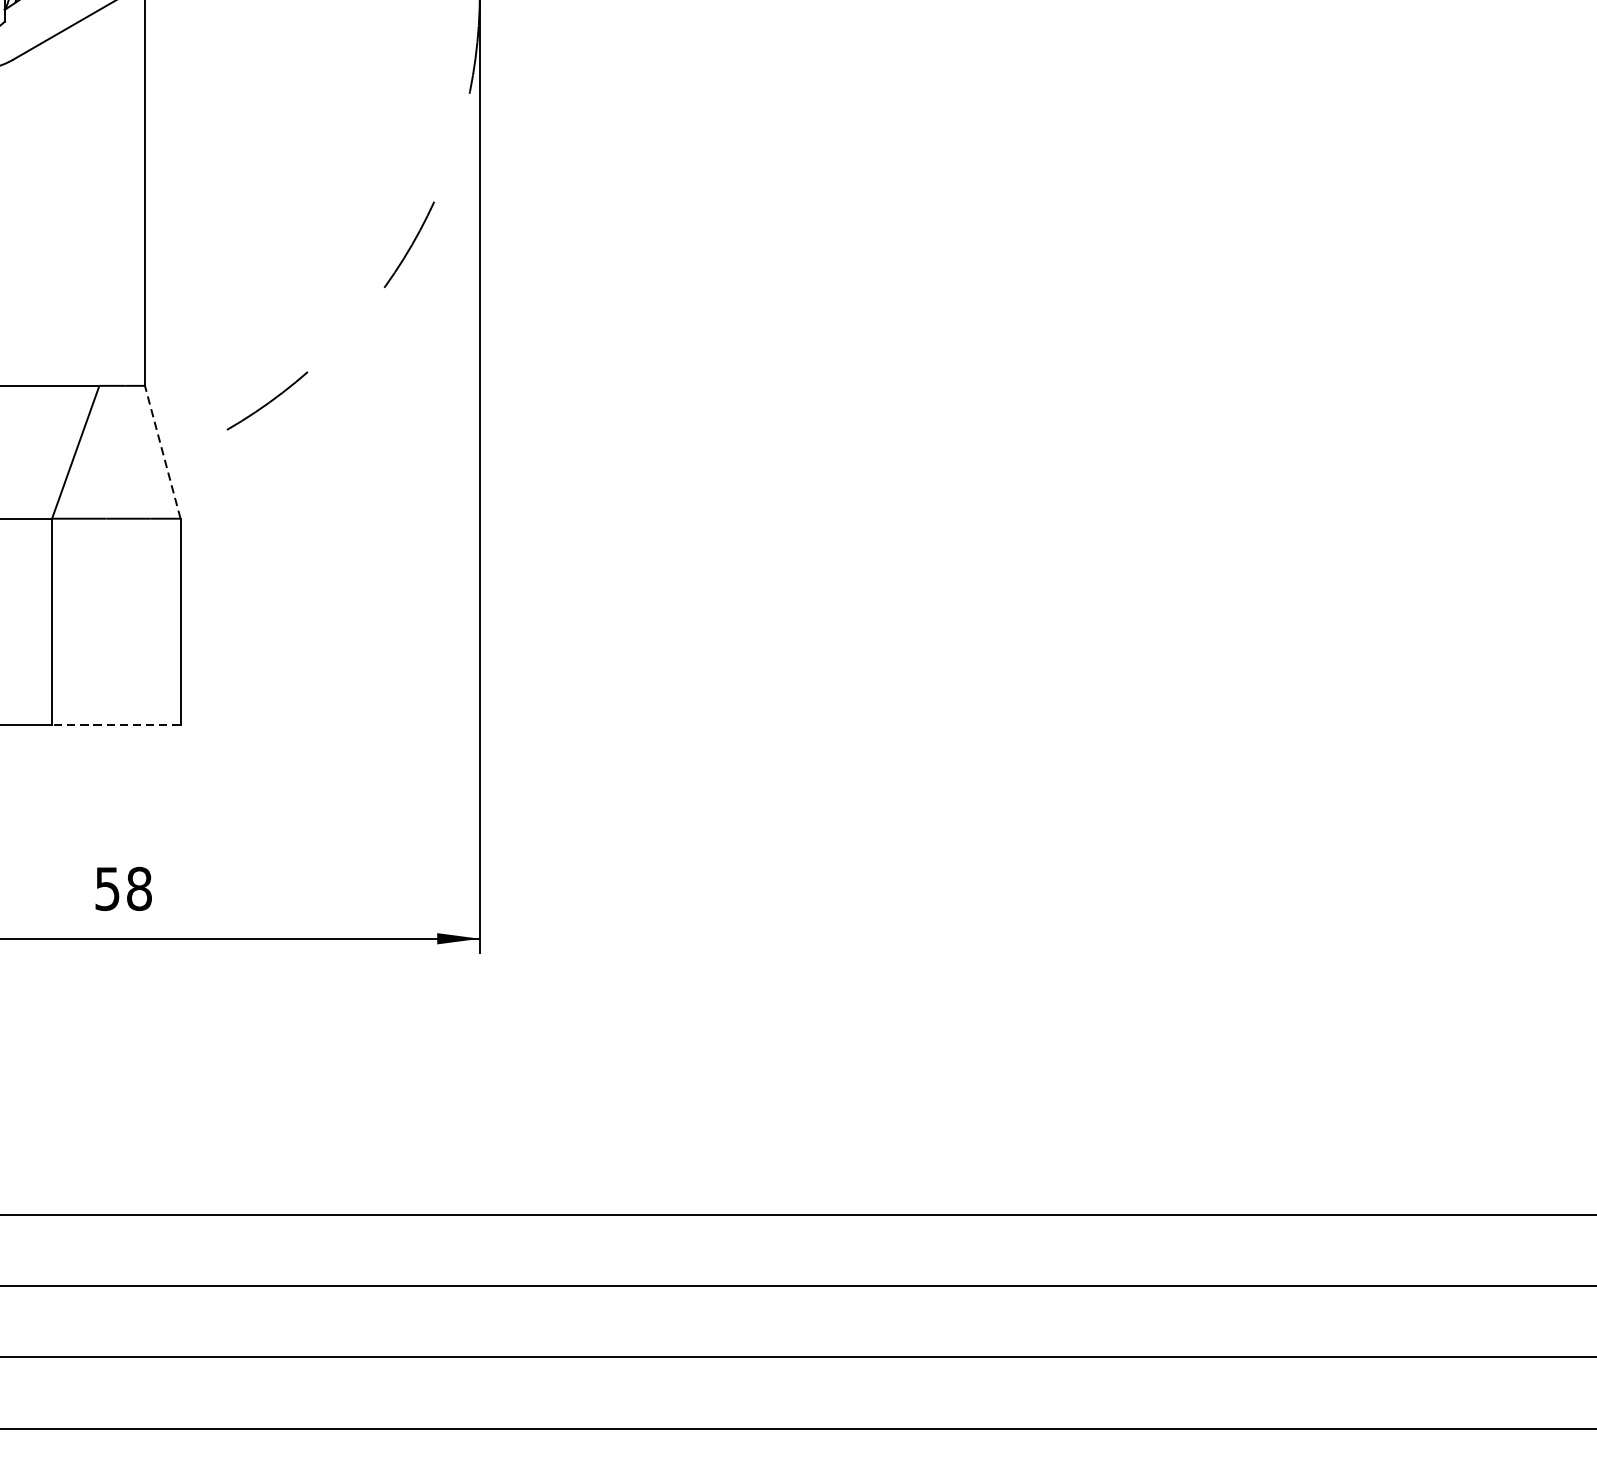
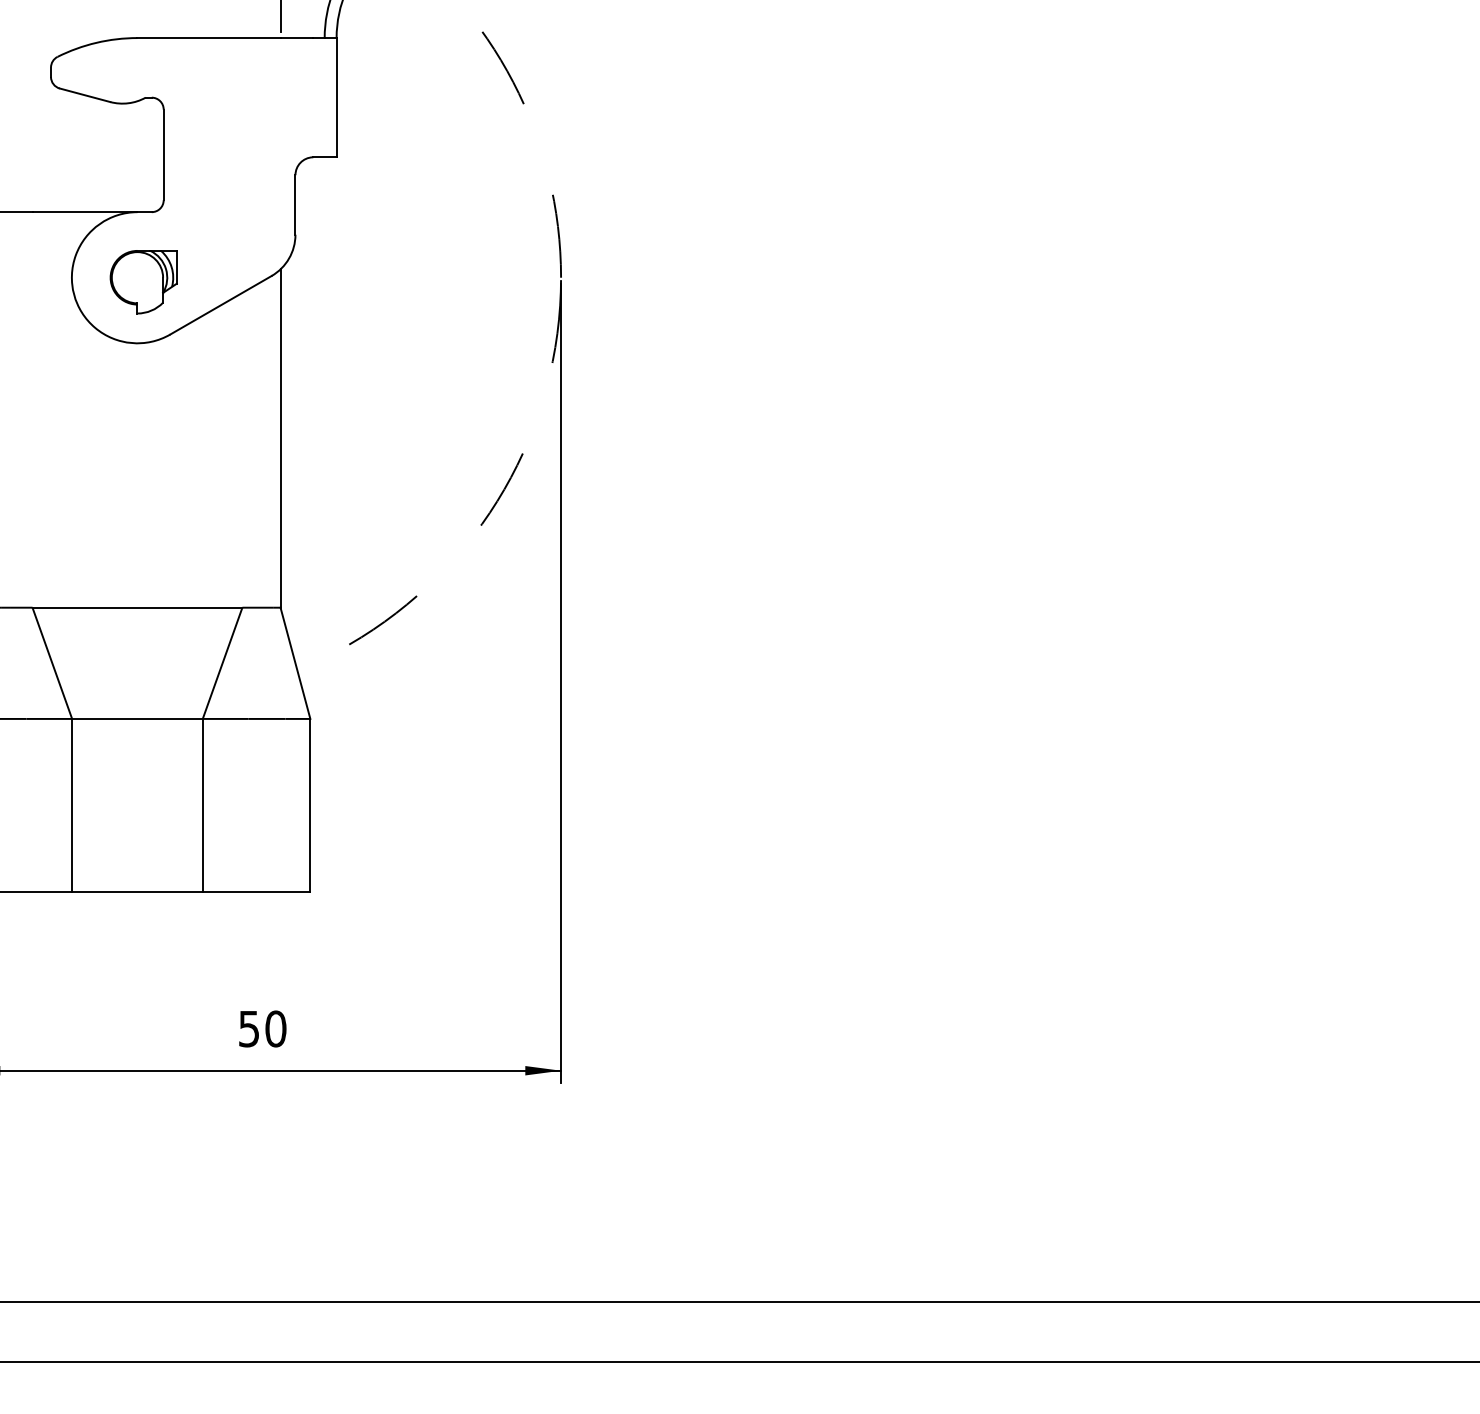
line: (162, 452) -> (295, 663), dashed -> solid
line: (116, 724) -> (256, 891), dashed -> solid
text: (138, 888) -> (275, 1028), 58 -> 50

